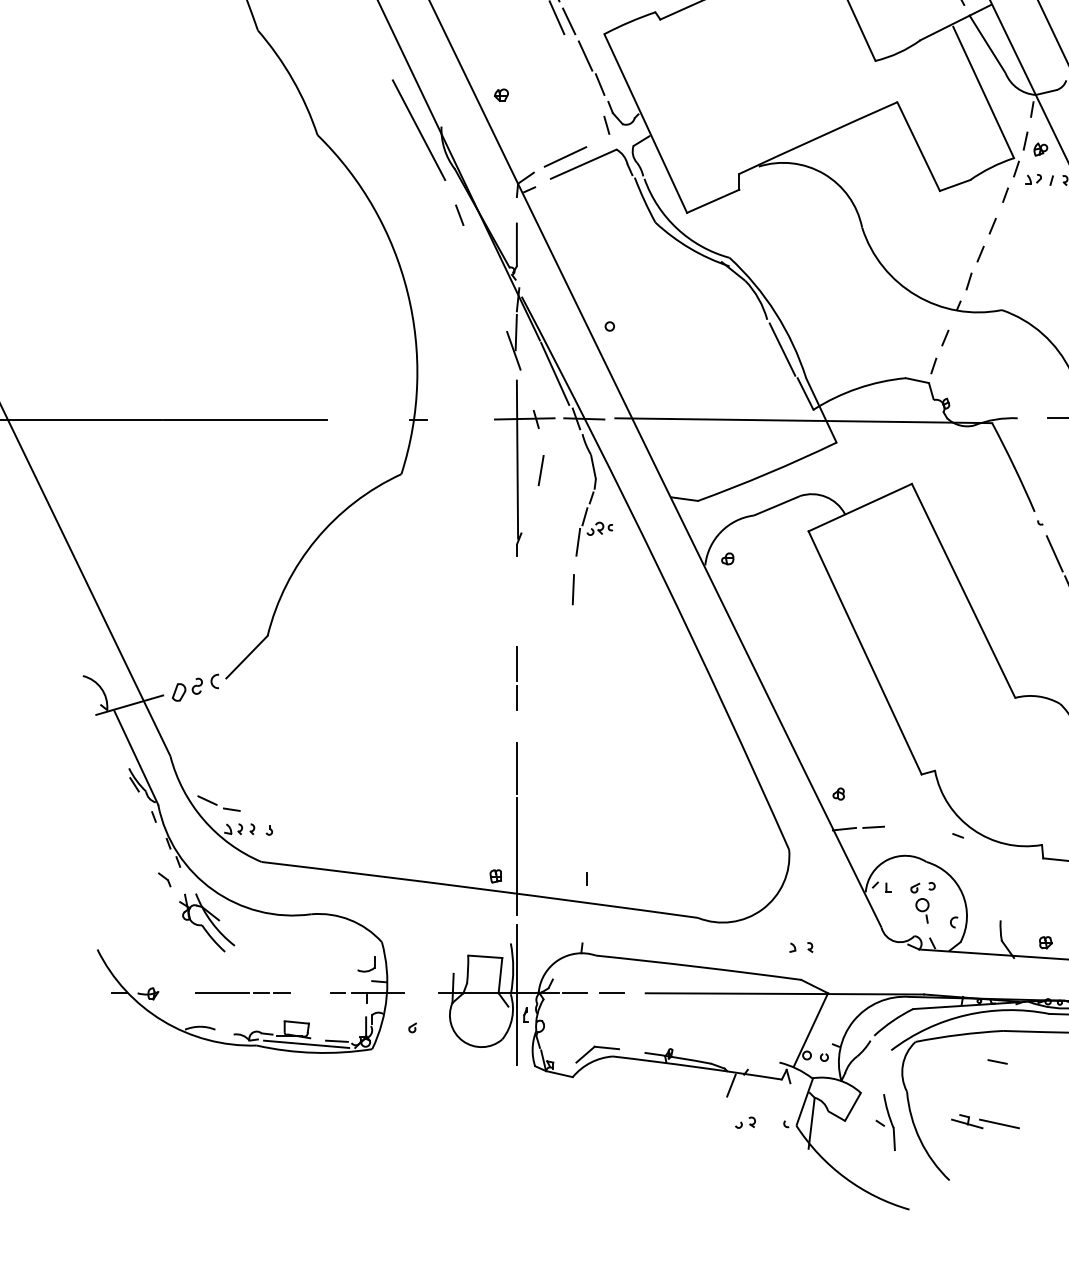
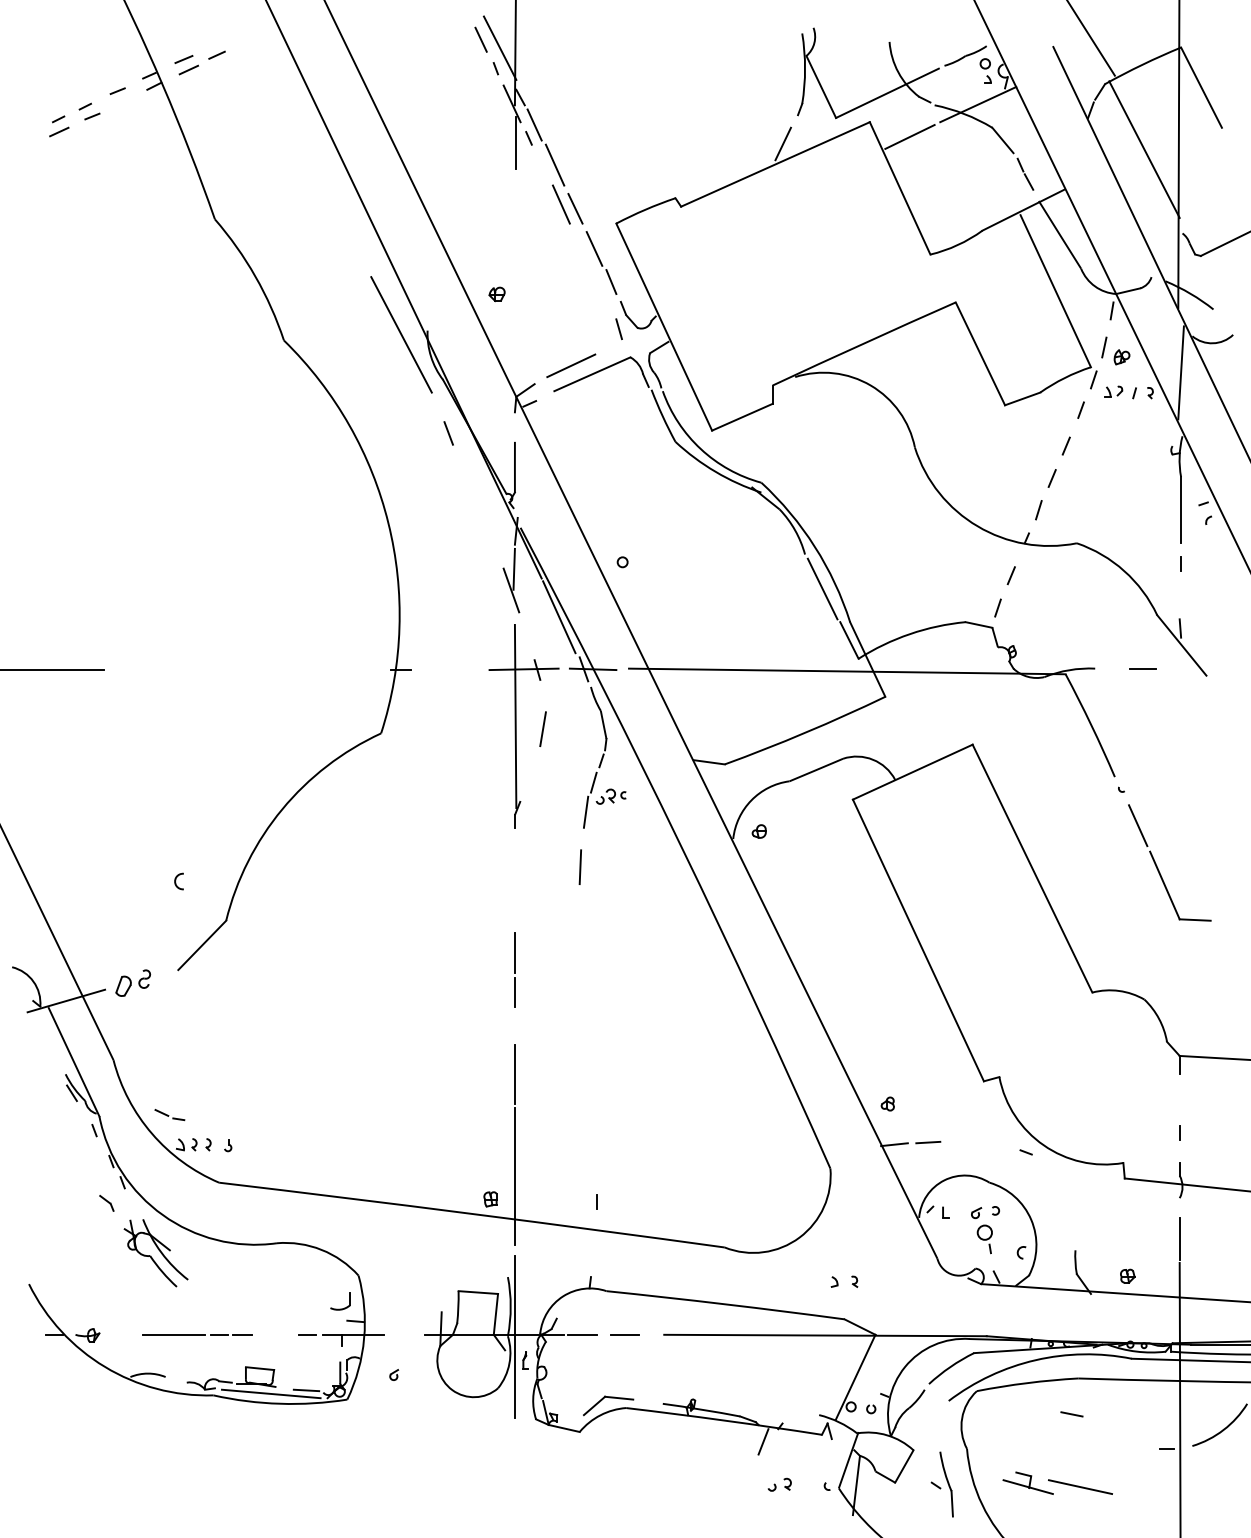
line: (245, 419) -> (200, 670), removed
arc: (212, 680) -> (176, 880), moved
part: (218, 803) -> (169, 1114), size x0.6
part: (985, 1121) -> (1057, 1483), size x1.4

